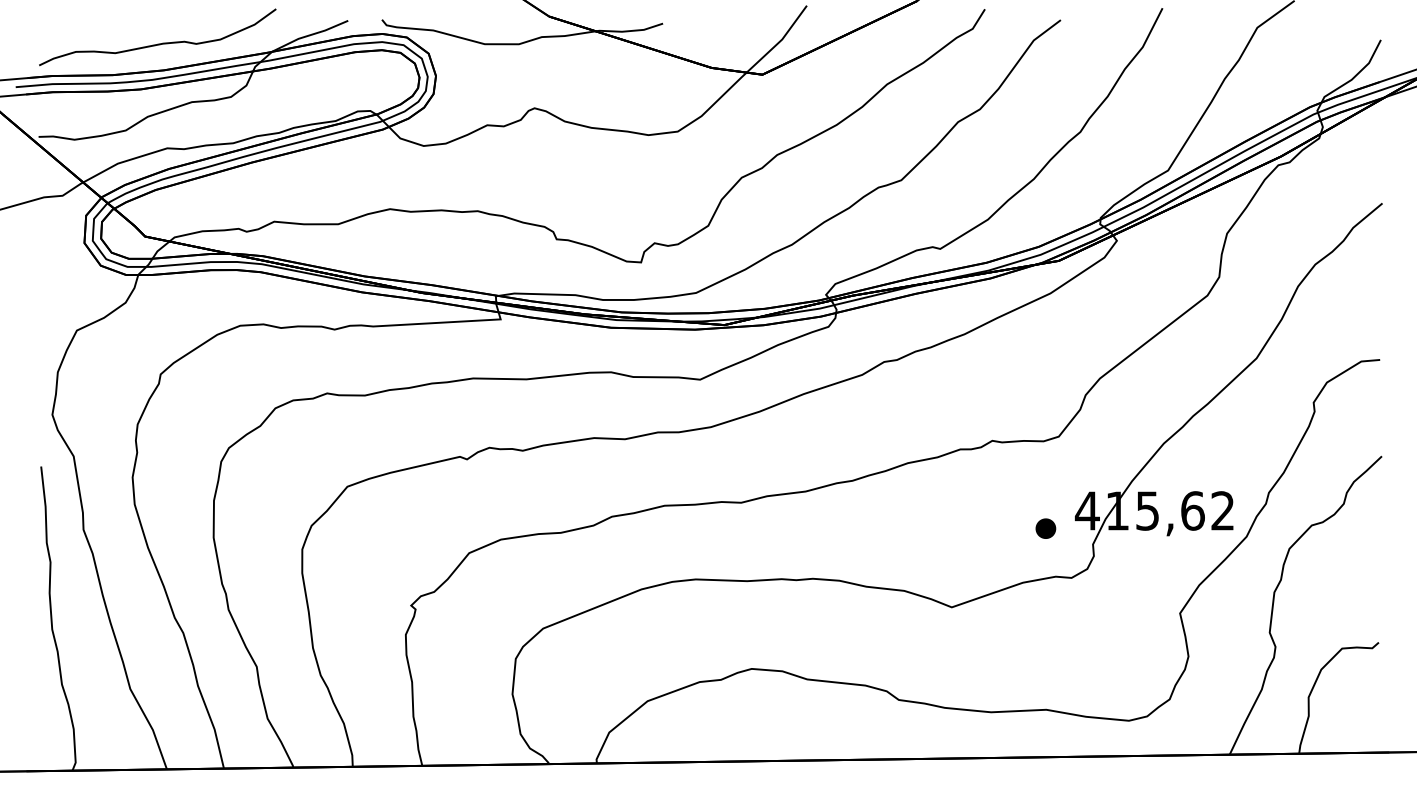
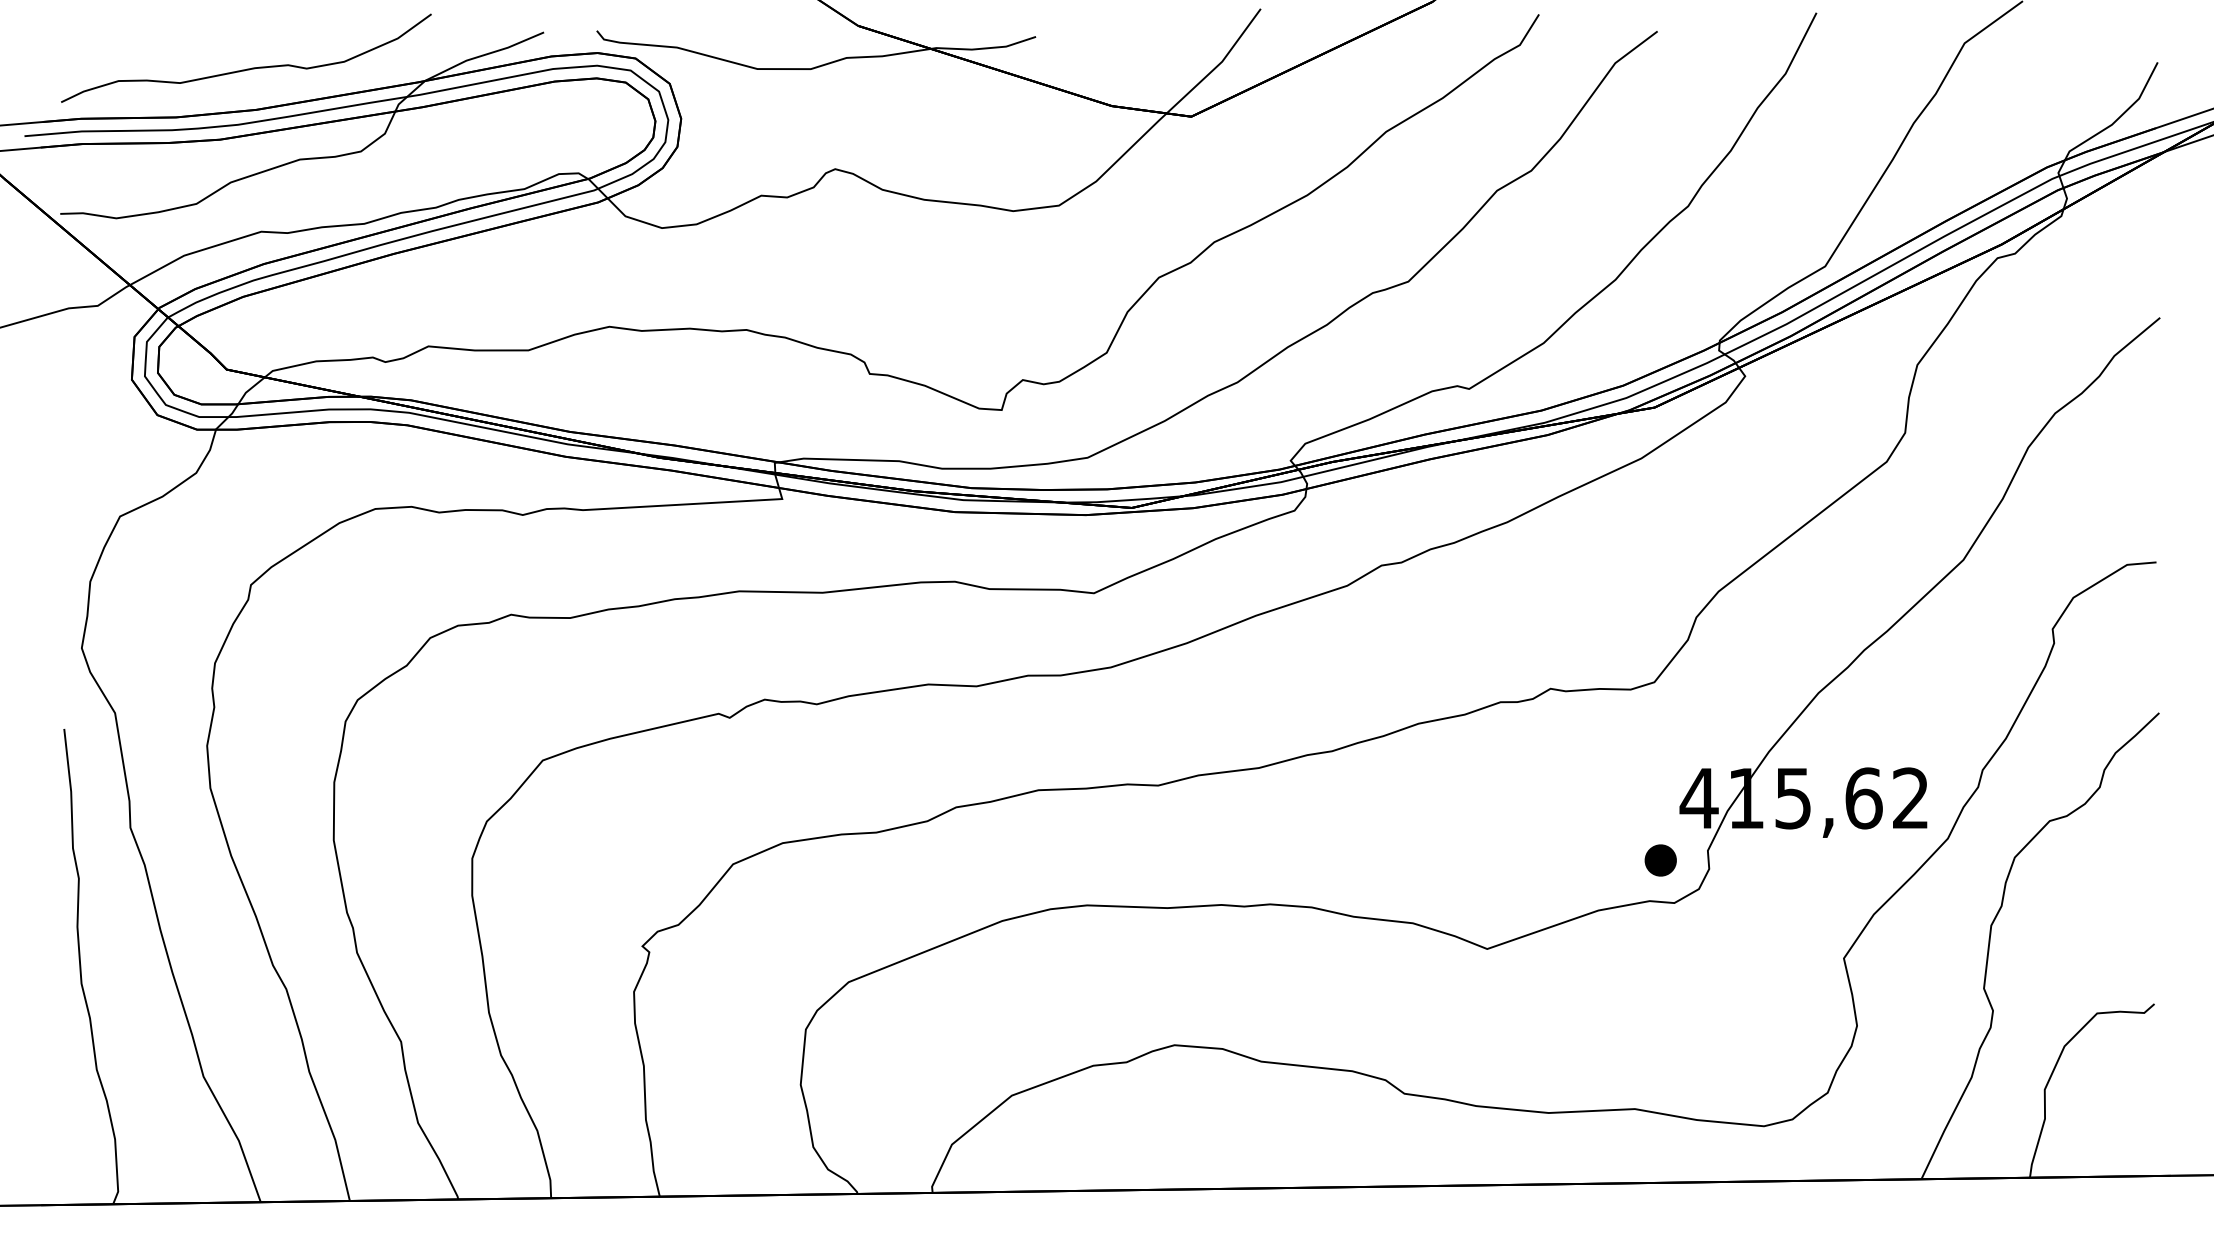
part: (1045, 528) -> (1660, 860), moved

